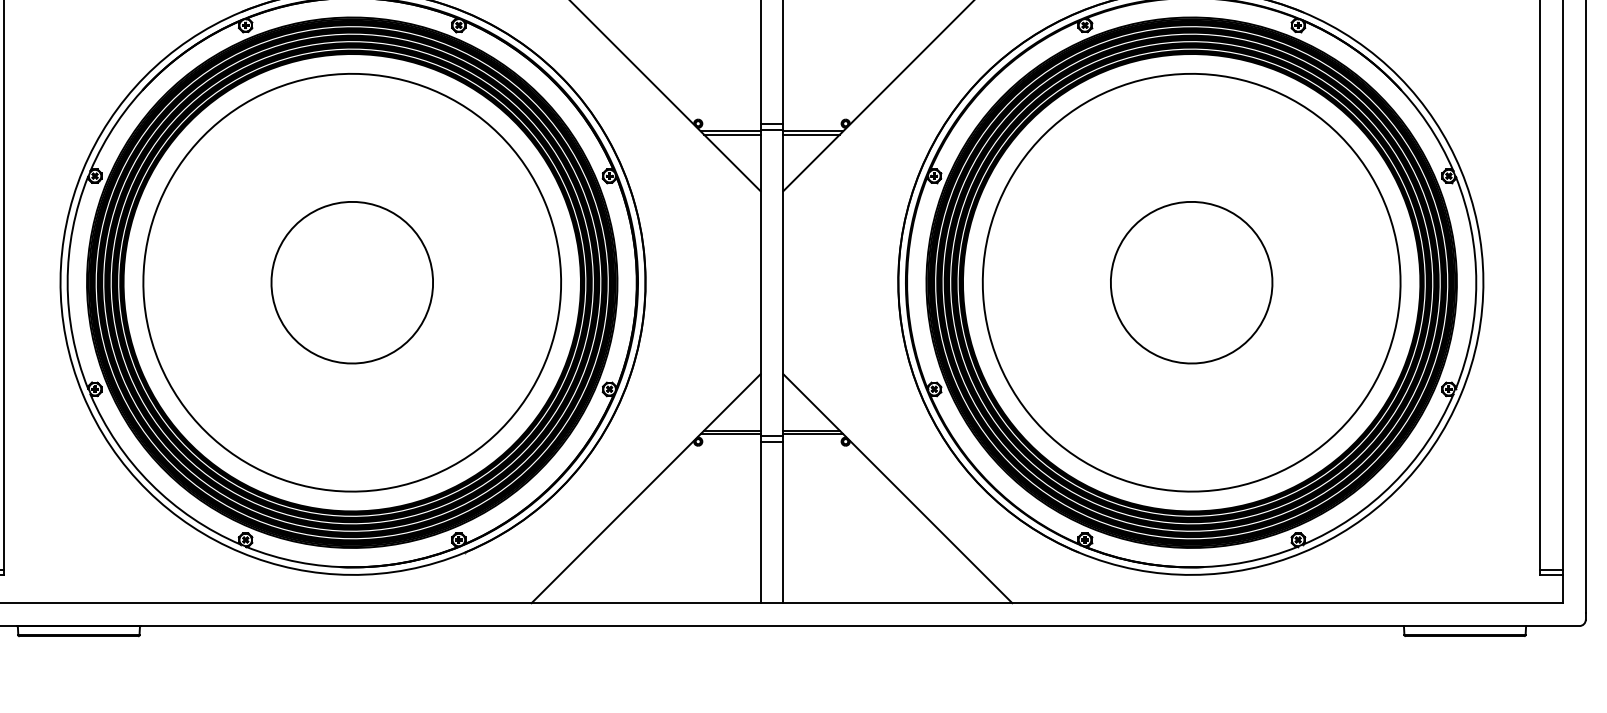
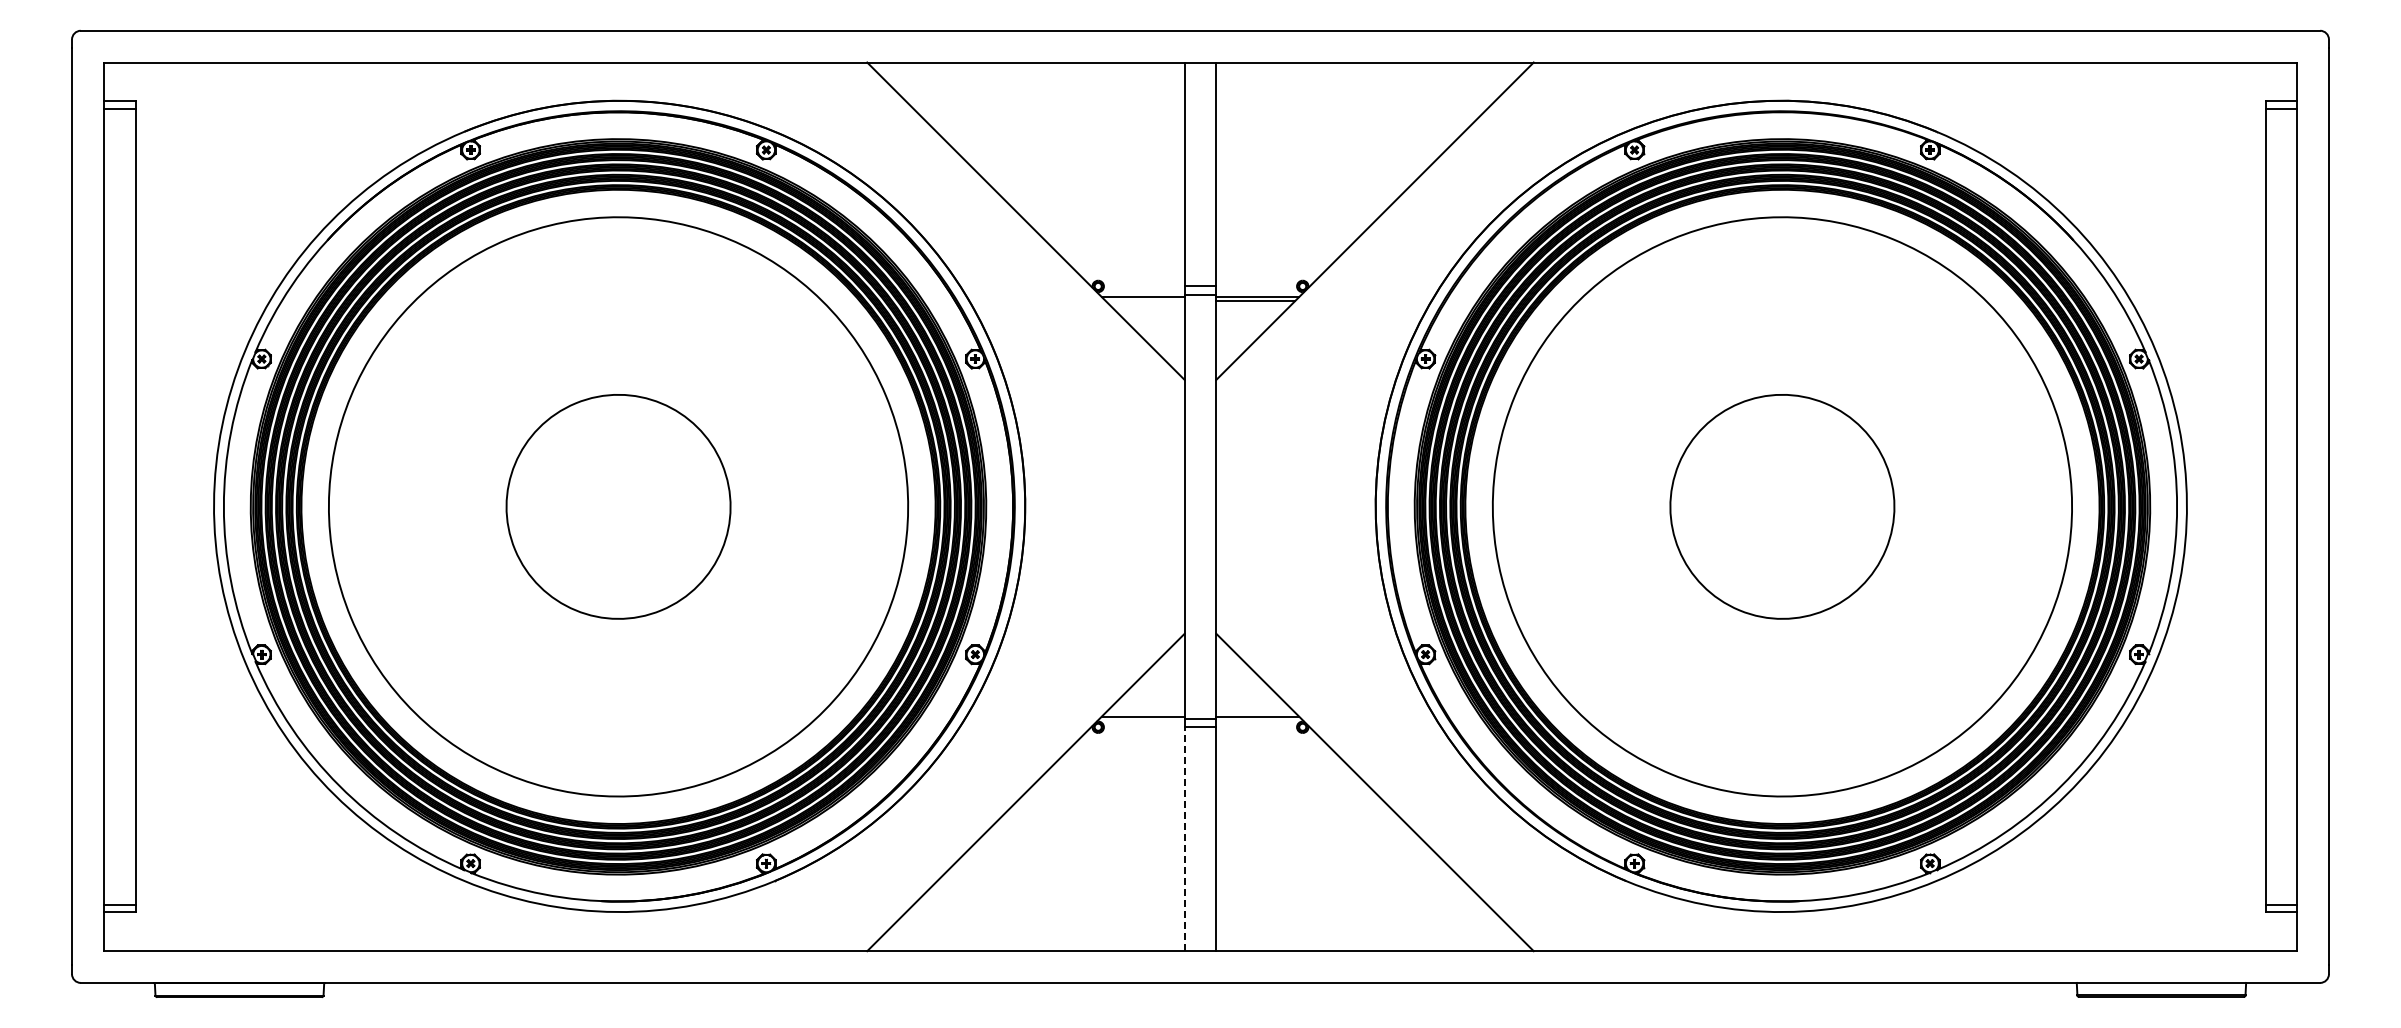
line: (732, 134) -> (1145, 301), removed
line: (732, 431) -> (1145, 712), removed
line: (811, 431) -> (1255, 712), removed
line: (760, 522) -> (1184, 839), solid -> dashed

